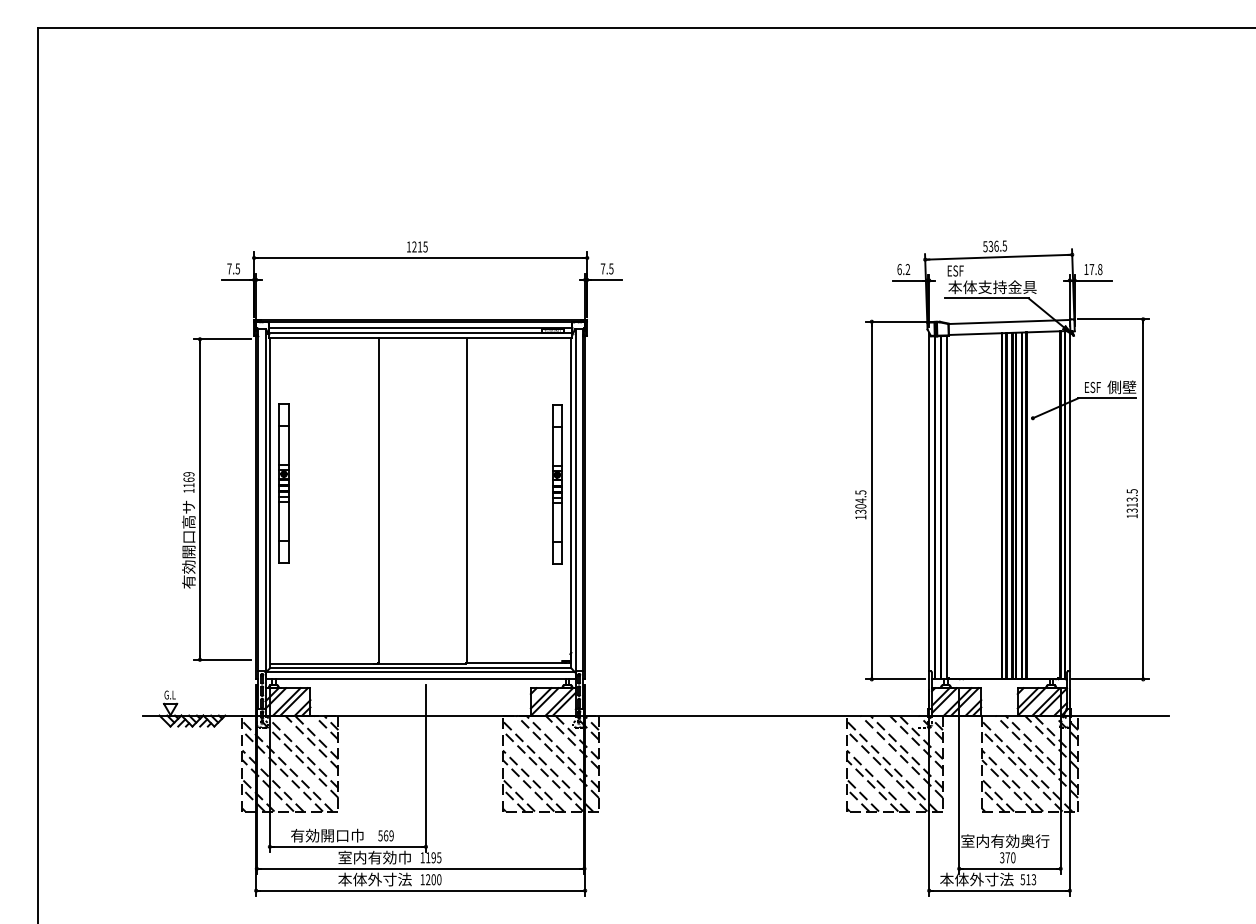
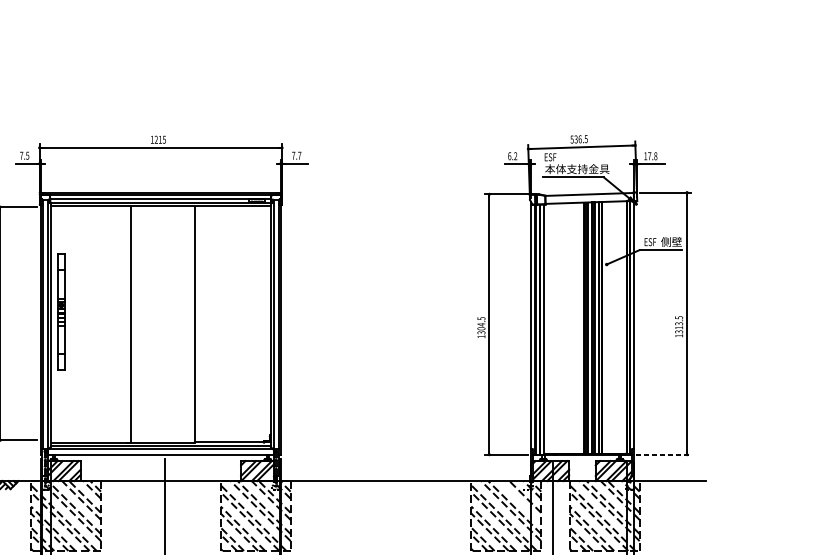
text: (611, 268) -> (299, 155), 7.5 -> 7.7
part: (557, 484) -> (260, 312), removed
line: (1111, 679) -> (663, 454), solid -> dashed
line: (915, 741) -> (521, 499), removed

